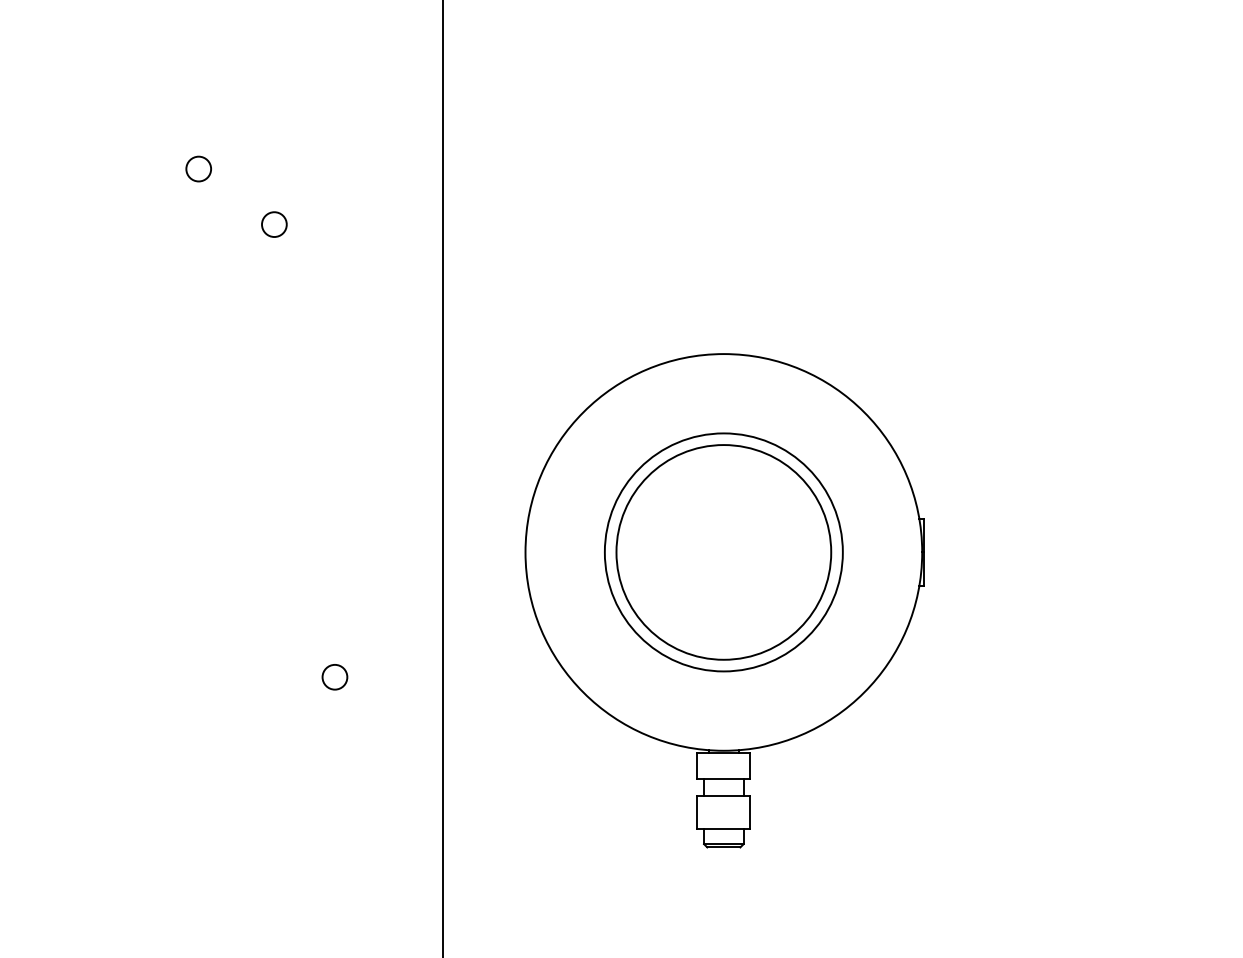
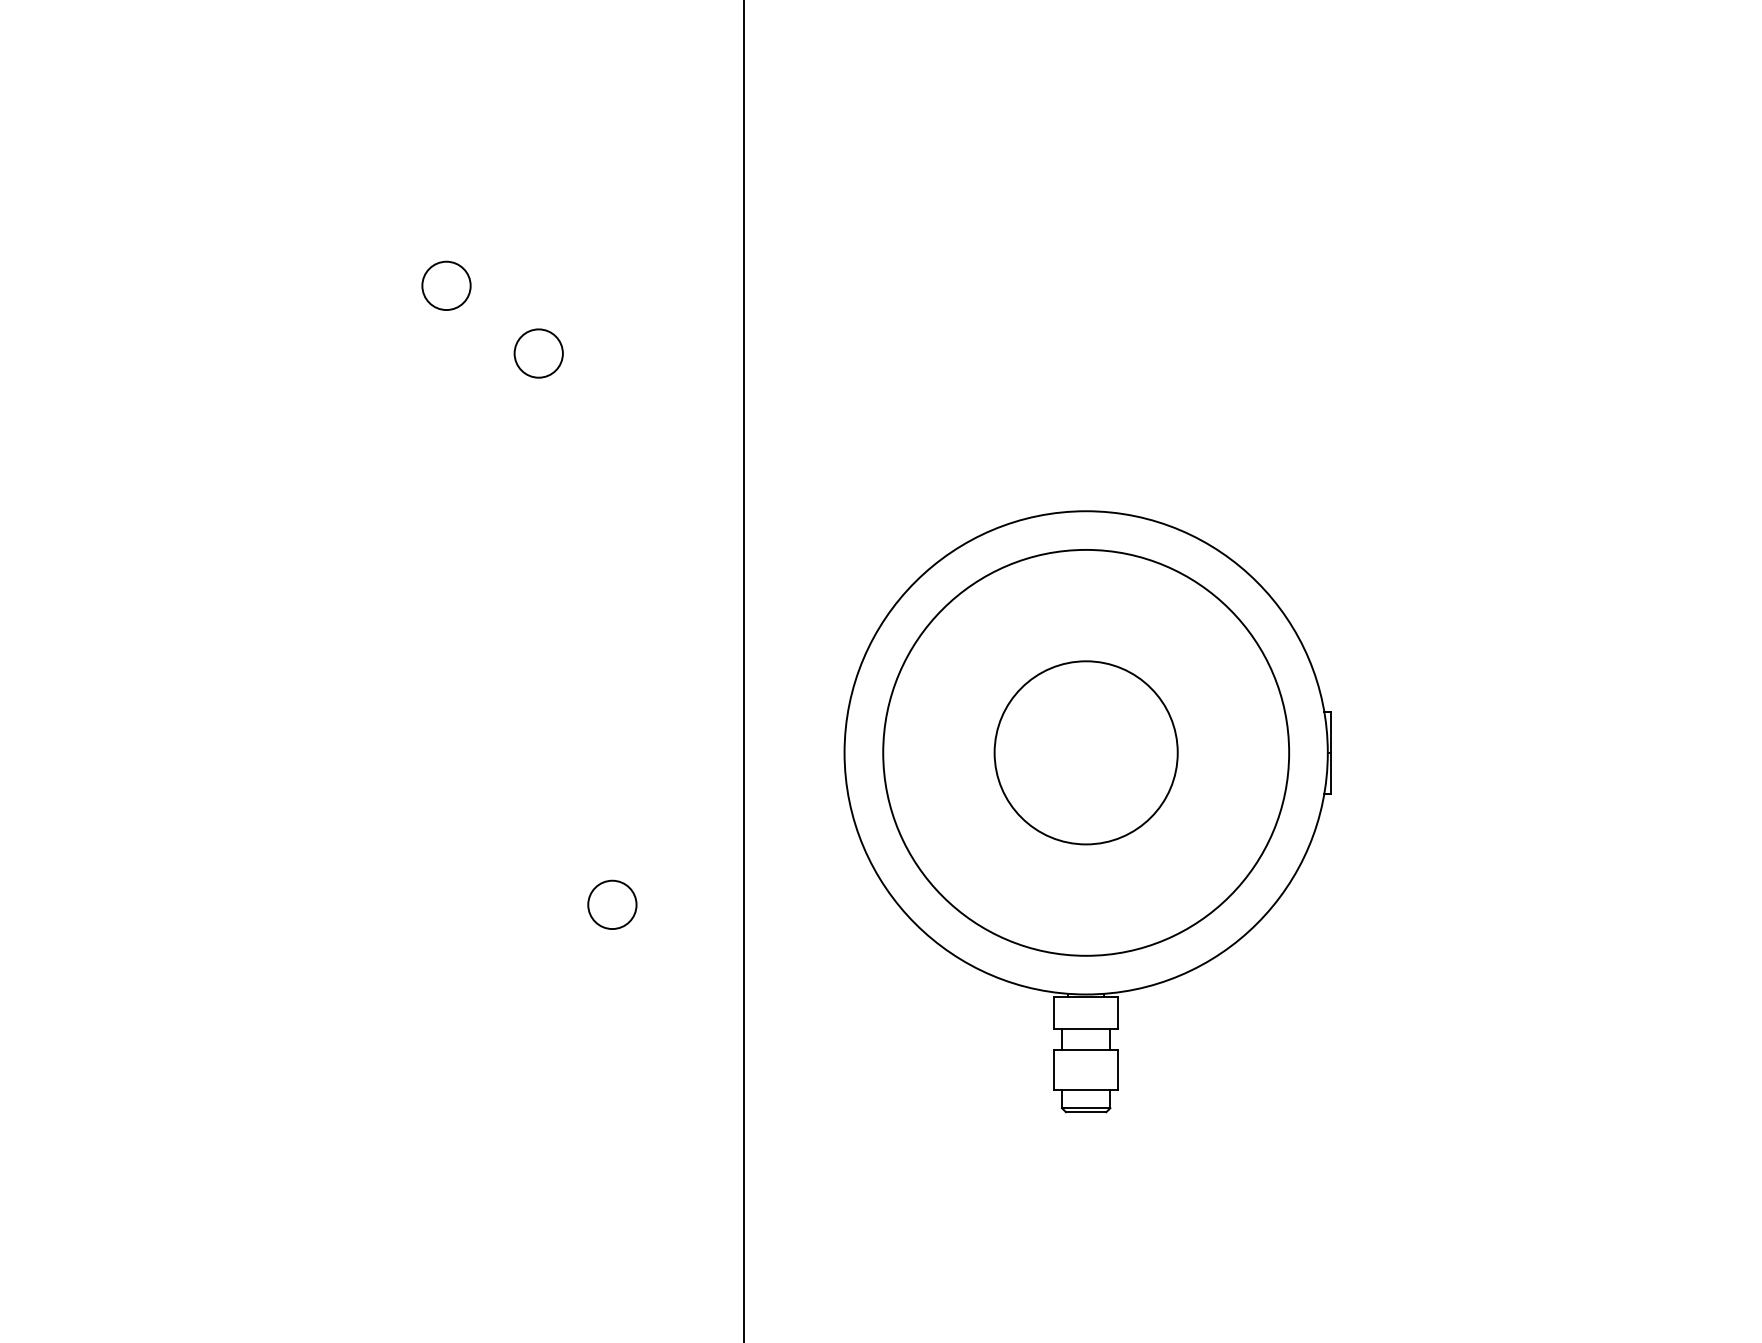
circle: (198, 168) -> (446, 285), size x1.6
circle: (274, 224) -> (538, 353), size x1.6
circle: (723, 552) -> (1085, 752), size x0.7
circle: (724, 552) -> (1086, 752), size x1.4
circle: (335, 676) -> (612, 904), size x1.6

